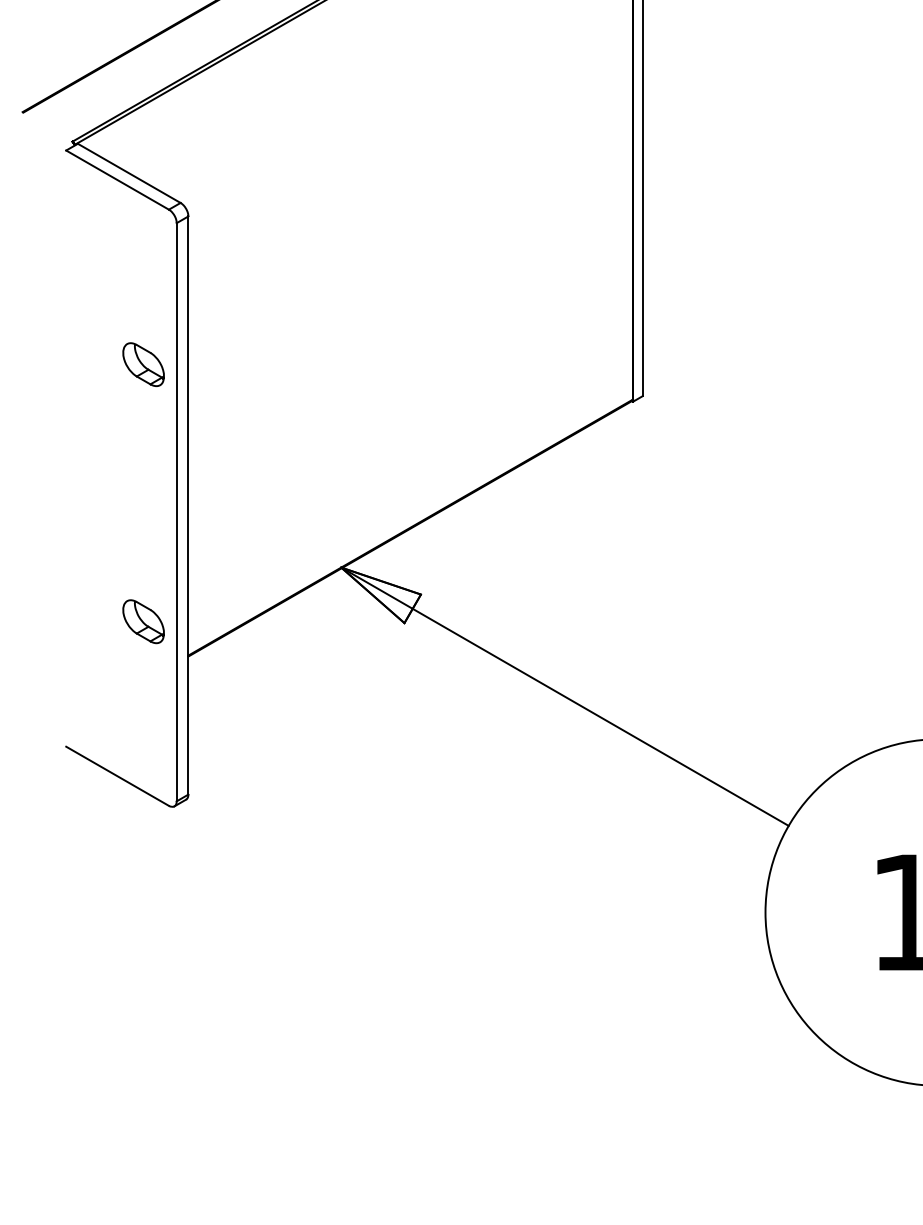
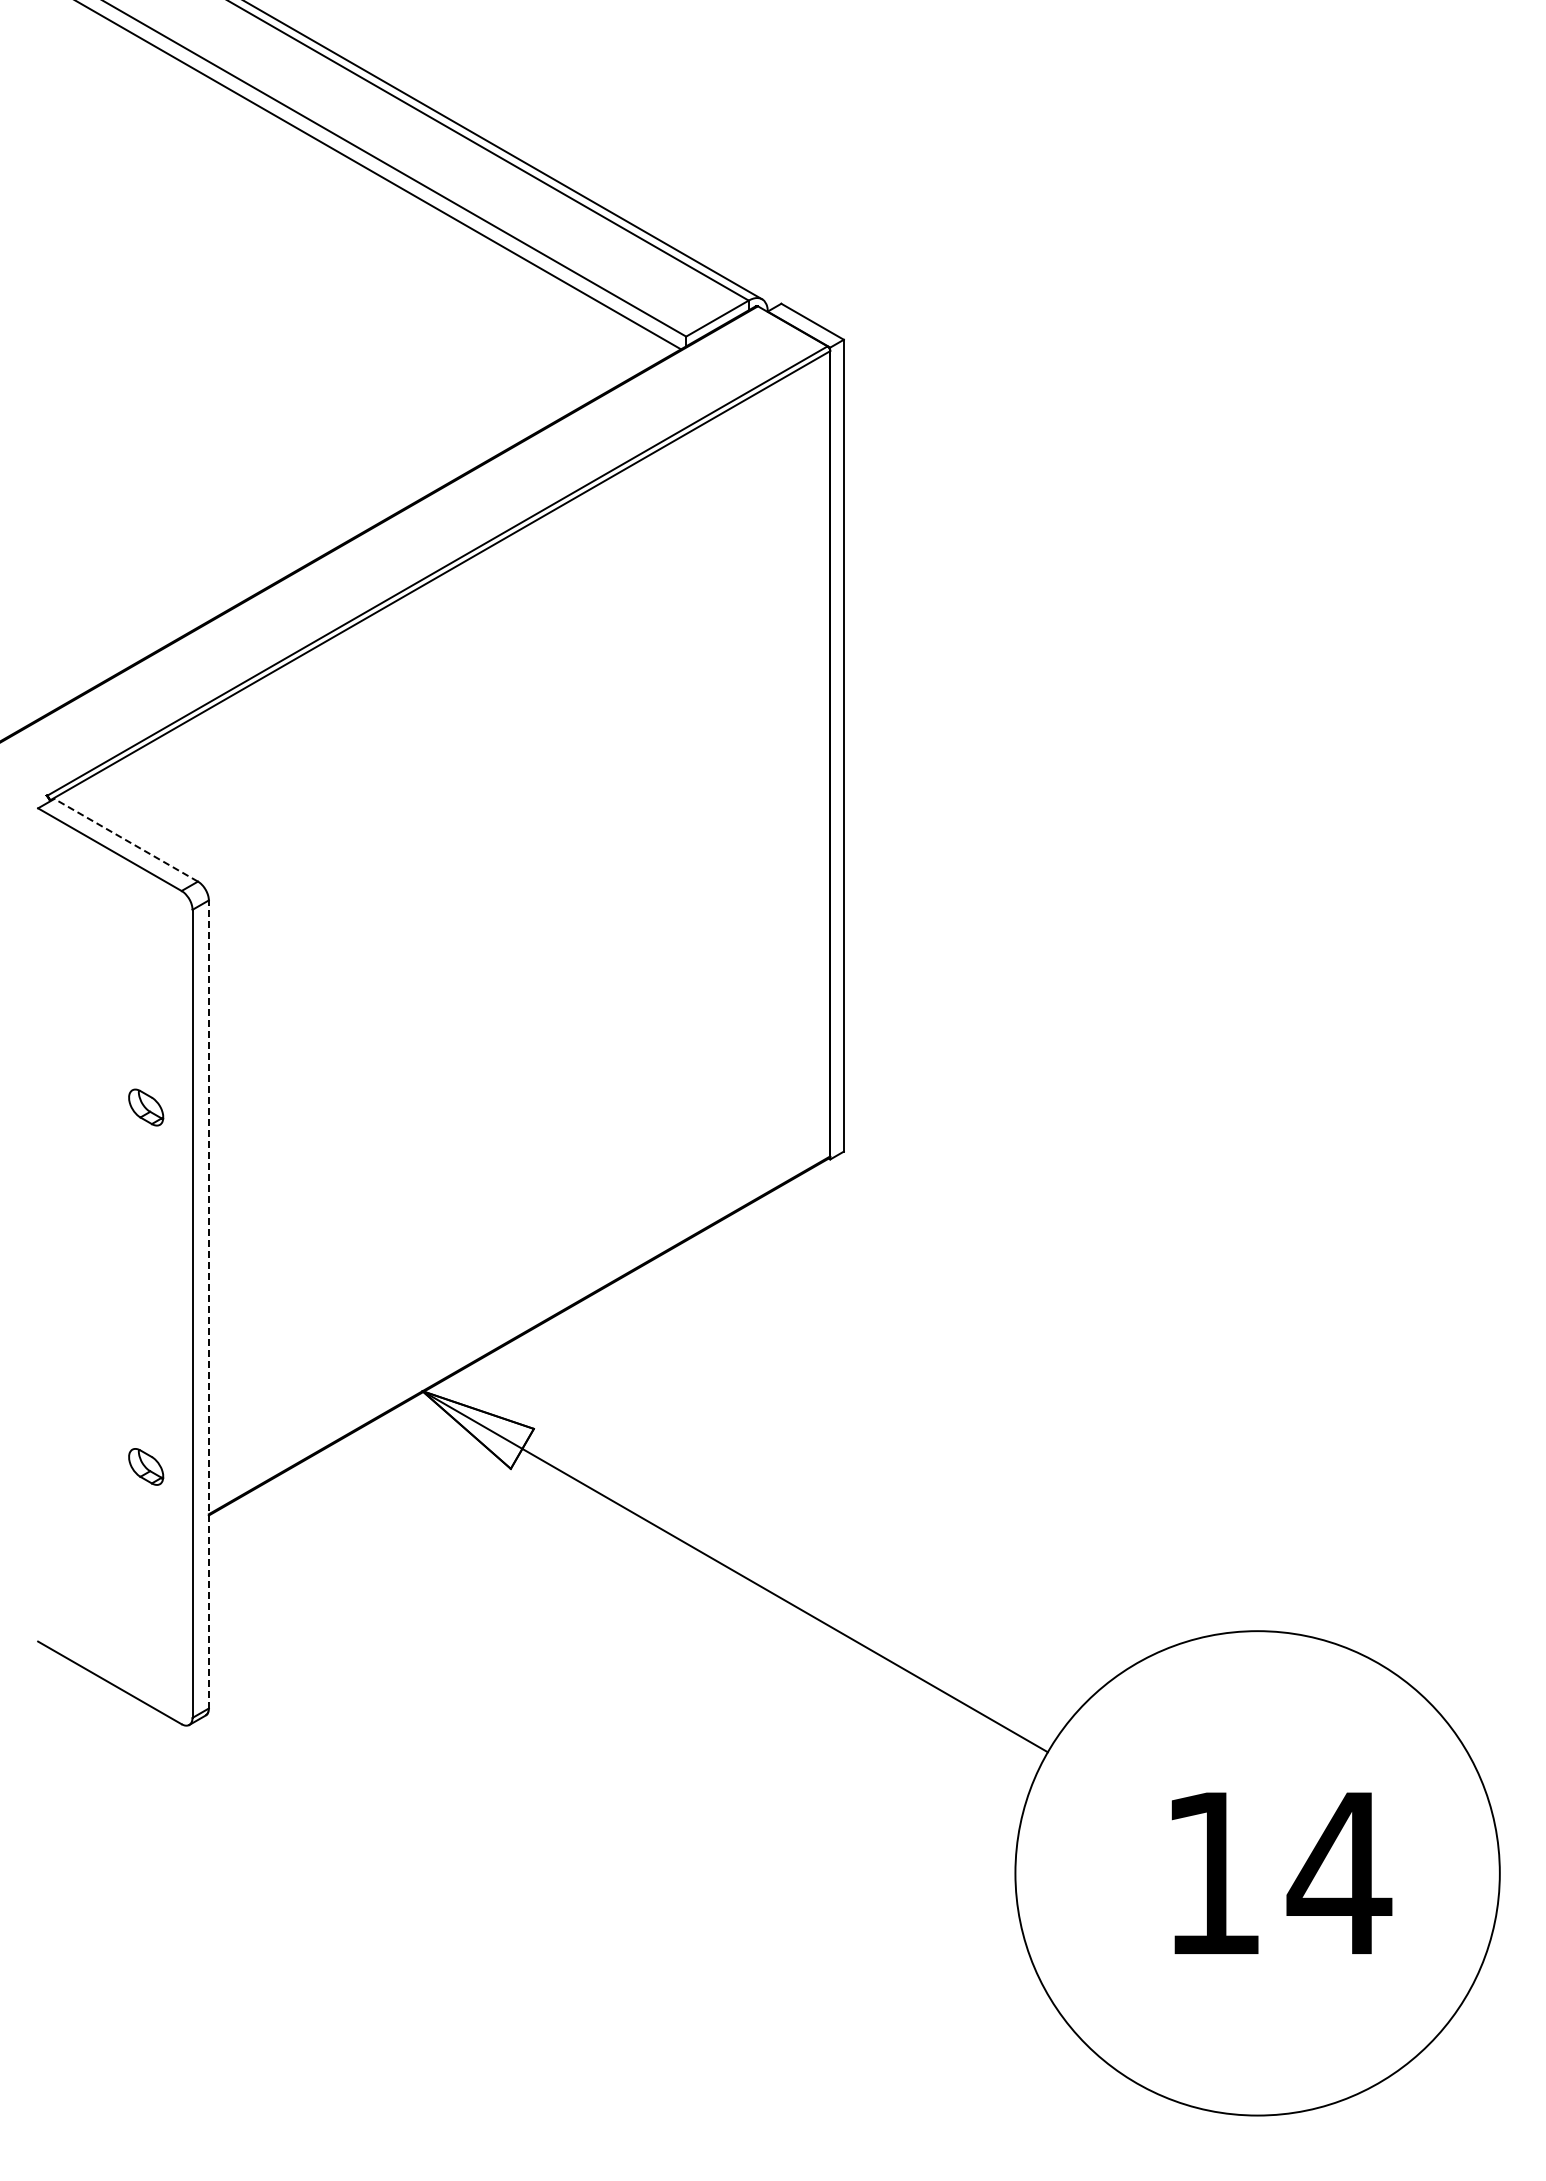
line: (129, 173) -> (126, 840), solid -> dashed
part: (143, 364) -> (145, 1107), size x0.6
line: (188, 504) -> (208, 1303), solid -> dashed
part: (143, 621) -> (145, 1466), size x0.6

